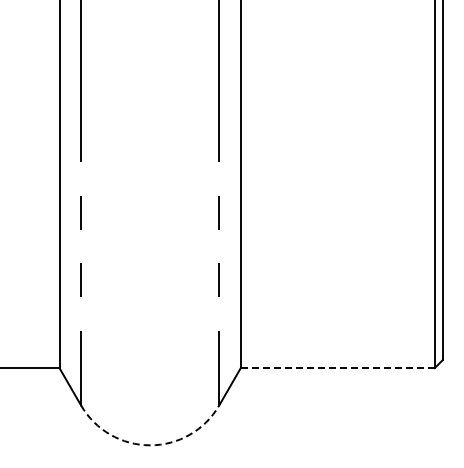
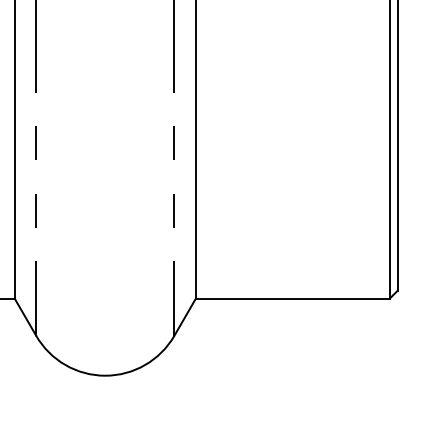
line: (337, 368) -> (292, 298), dashed -> solid
arc: (150, 445) -> (105, 375), dashed -> solid

